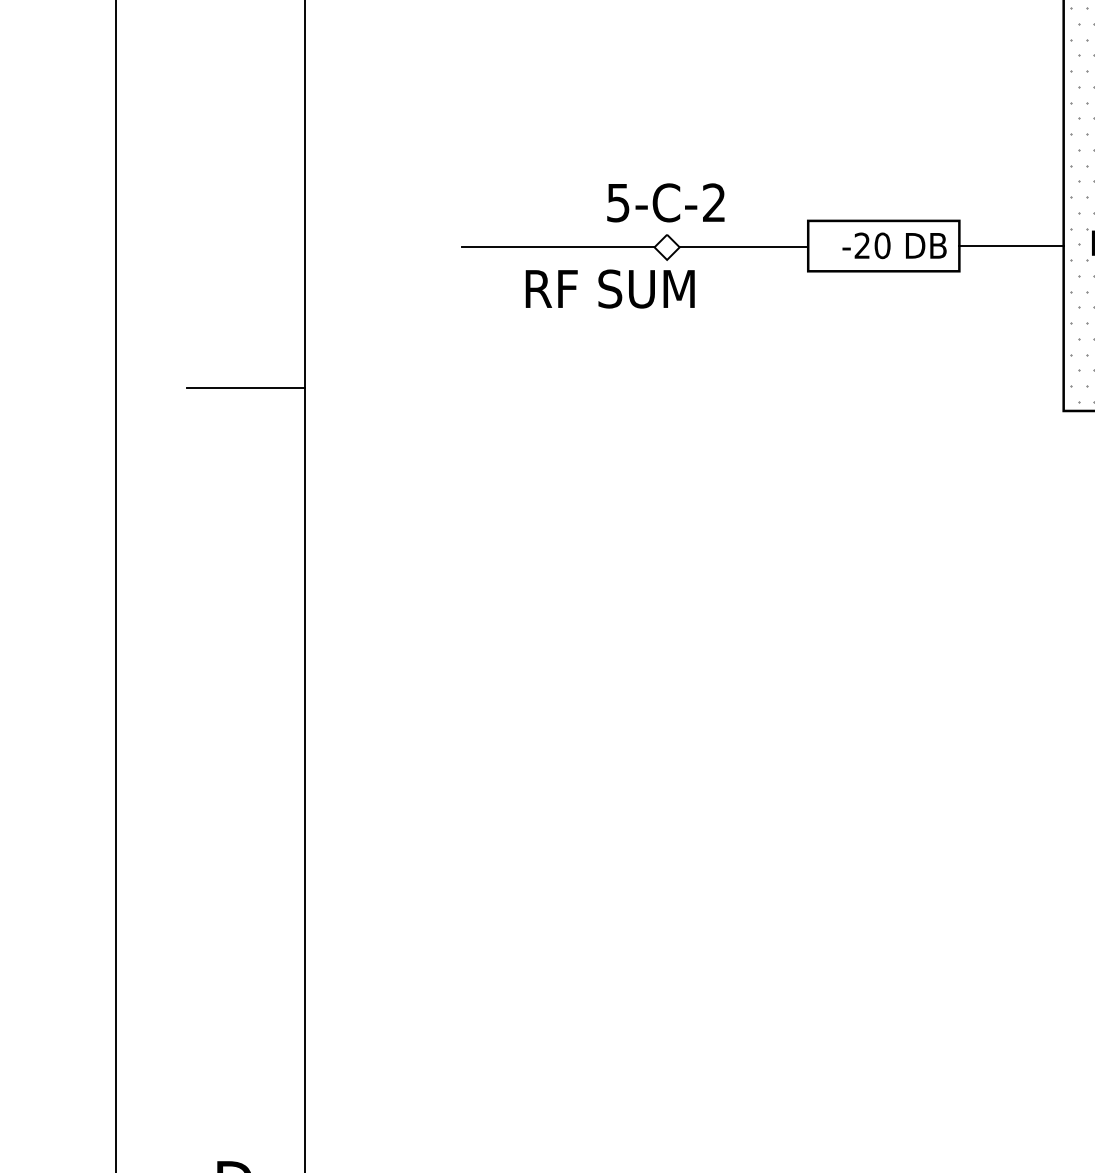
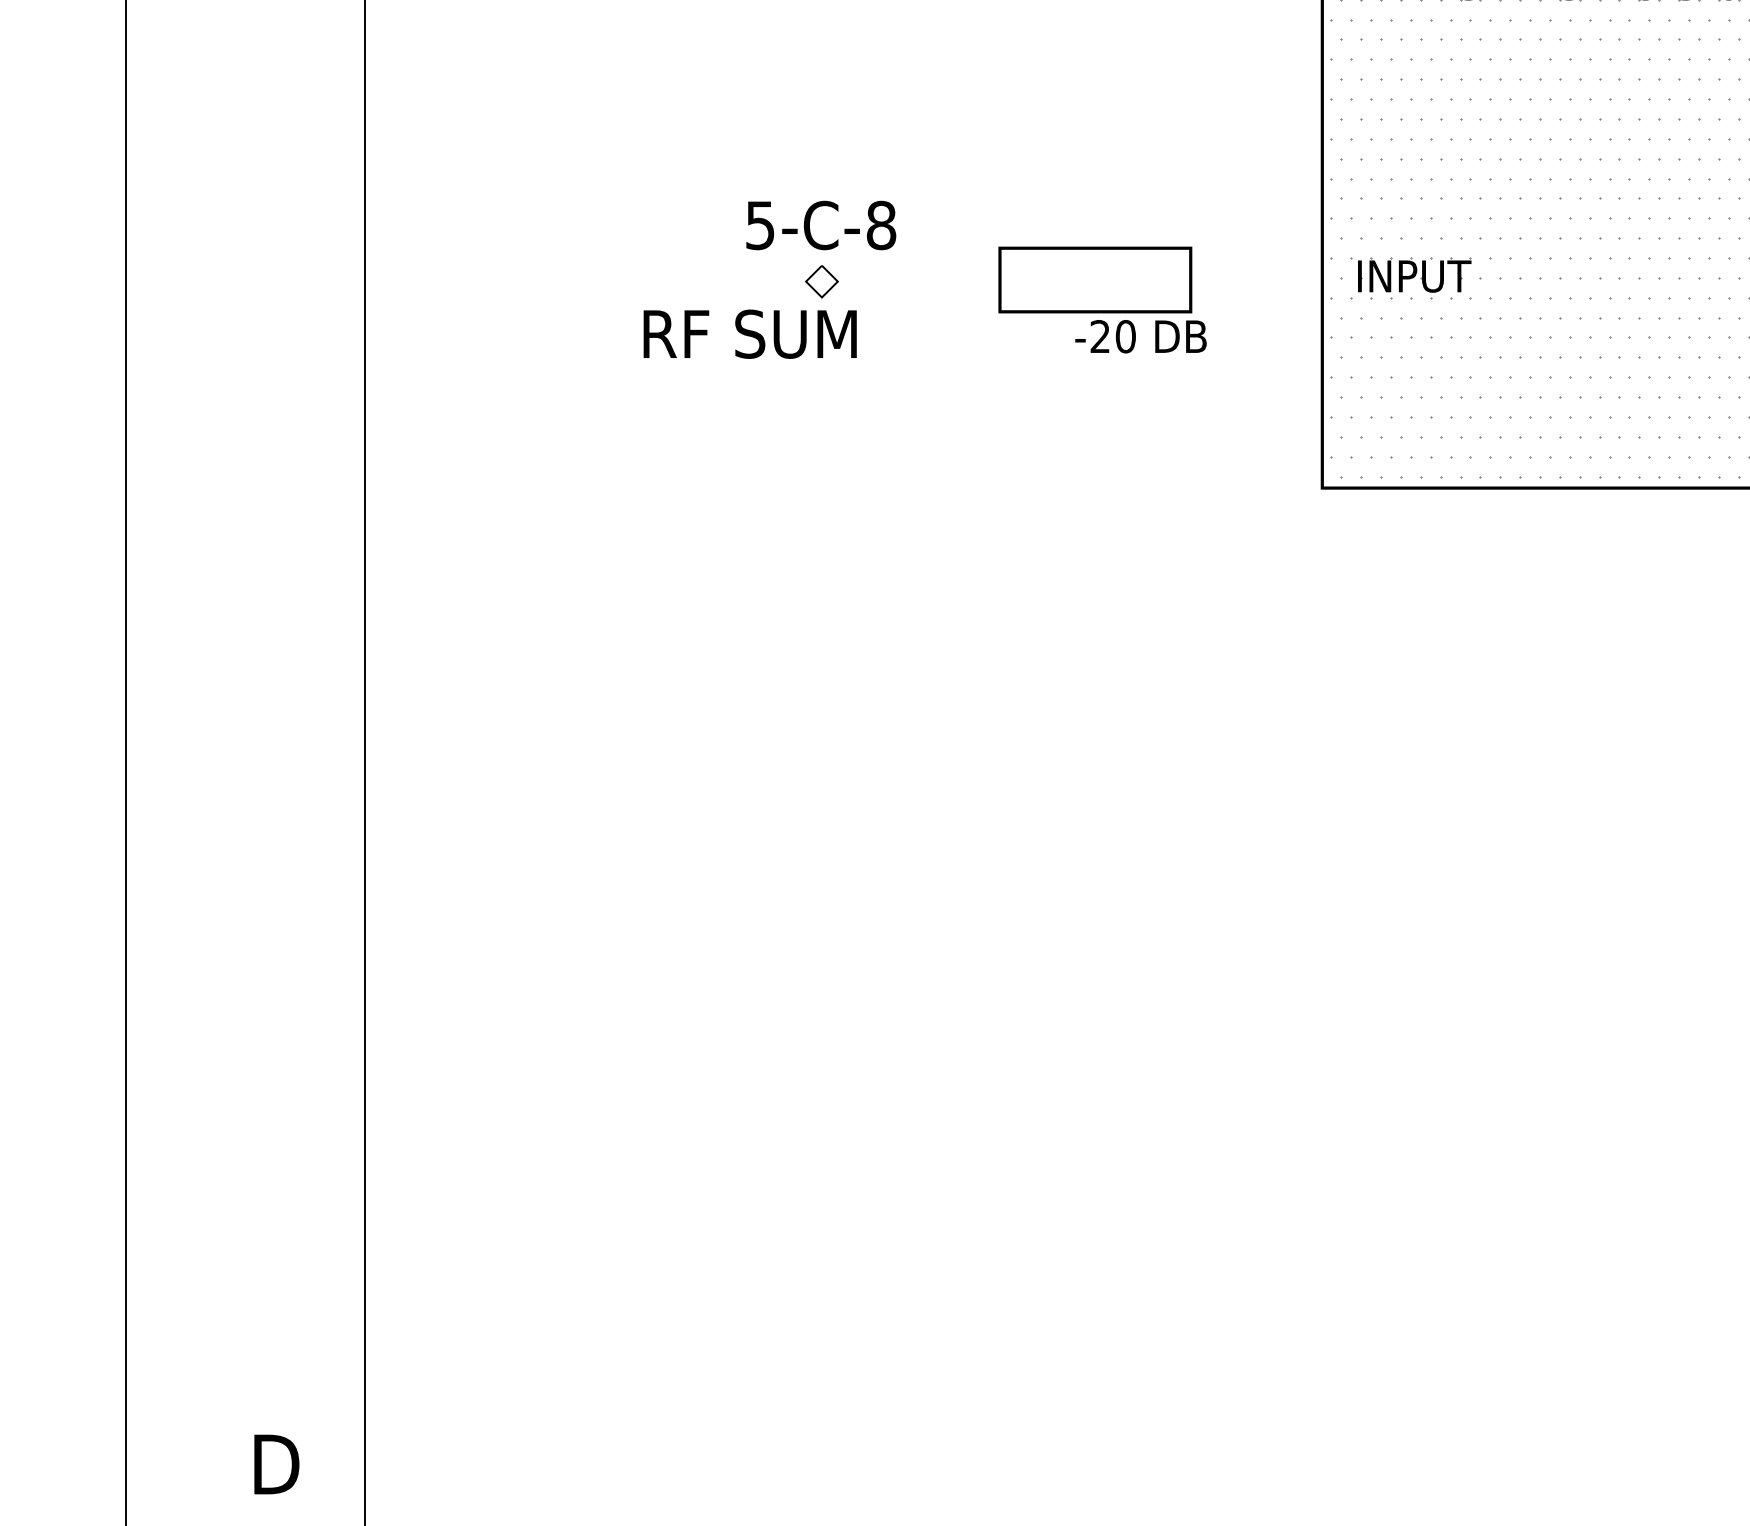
text: (714, 202) -> (881, 225), 5-C-2 -> 5-C-8
text: (894, 245) -> (1140, 336), moved
line: (1011, 246) -> (1256, 280), removed
line: (558, 247) -> (684, 281), removed
line: (743, 247) -> (918, 281), removed
line: (245, 387) -> (289, 458), removed

